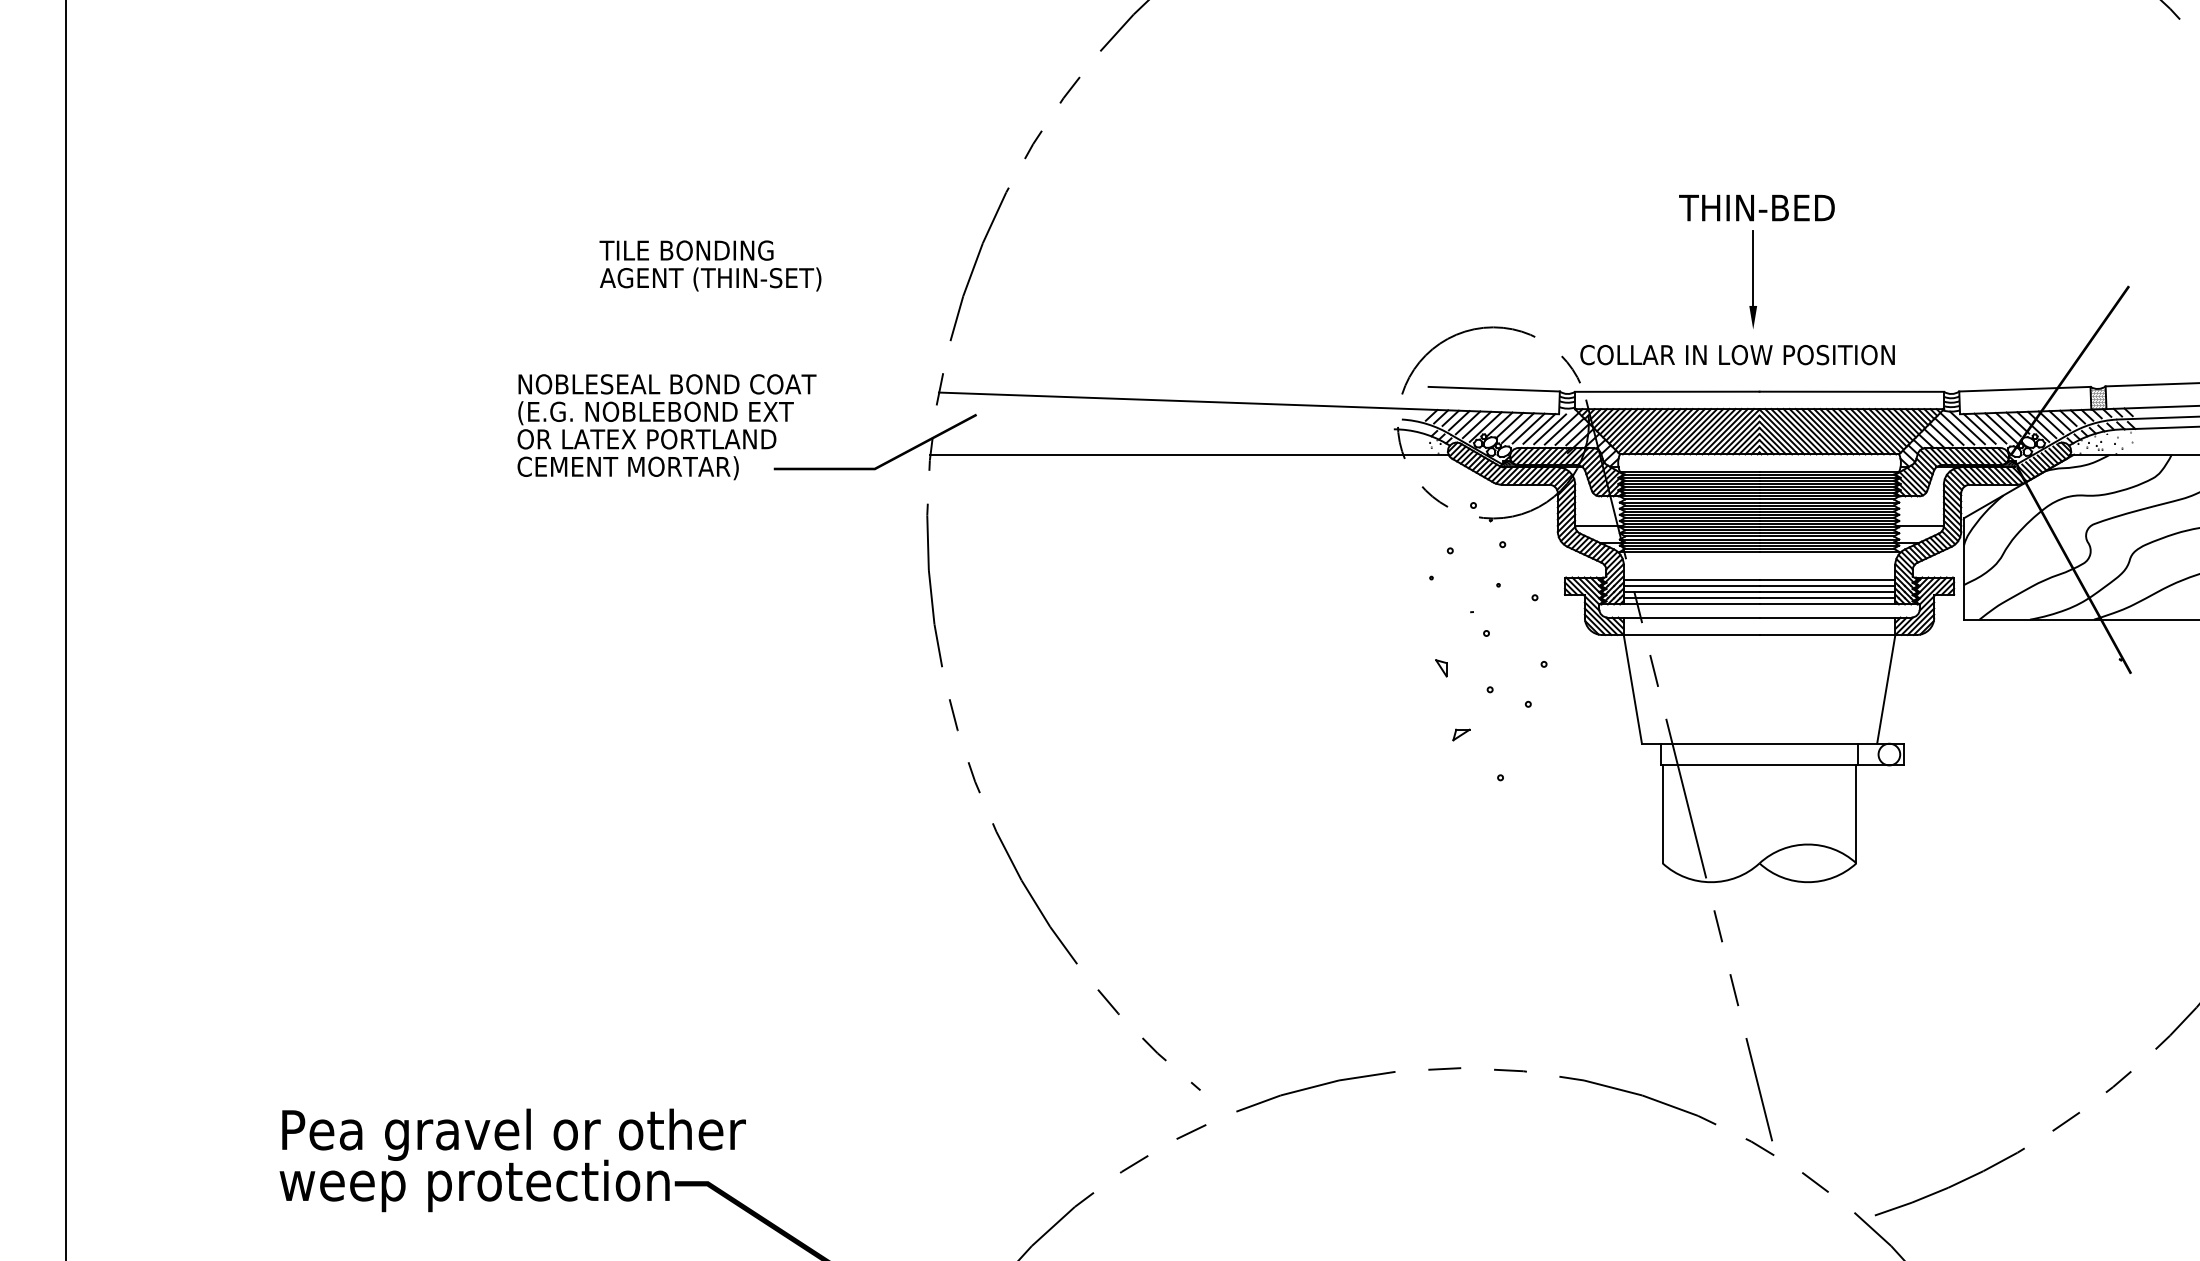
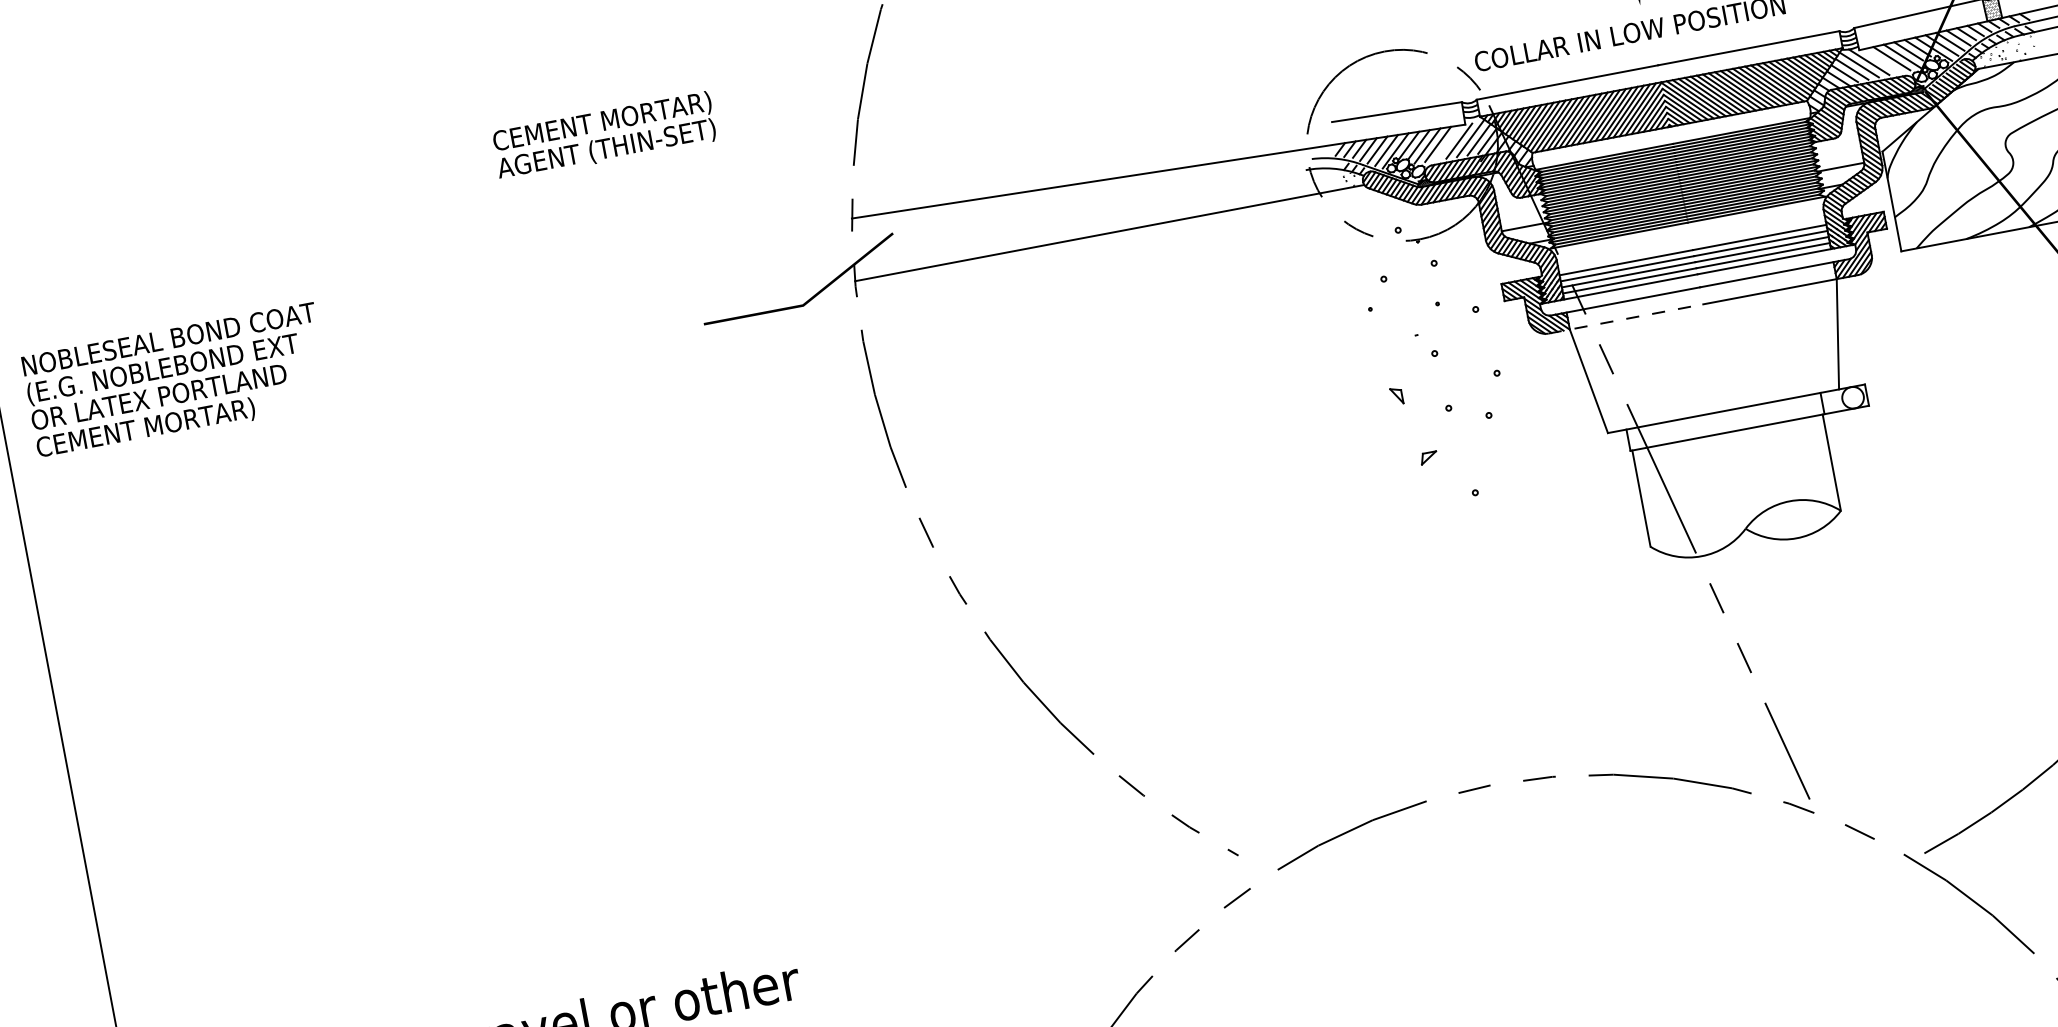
text: (710, 251) -> (601, 122), TILE BONDING -> CEMENT MORTAR)
text: (666, 427) -> (176, 381), moved
line: (1539, 428) -> (1448, 142), removed
line: (1979, 428) -> (1881, 60), removed
line: (1680, 634) -> (1625, 318), solid -> dashed

